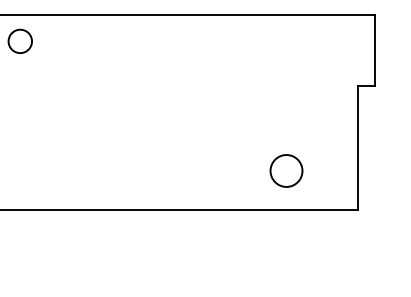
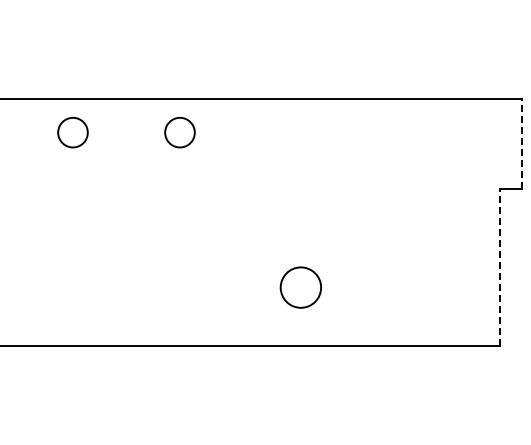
circle: (104, 41) -> (179, 132), added
line: (375, 49) -> (522, 143), solid -> dashed
line: (357, 147) -> (499, 267), solid -> dashed
circle: (286, 170) -> (300, 287), moved

